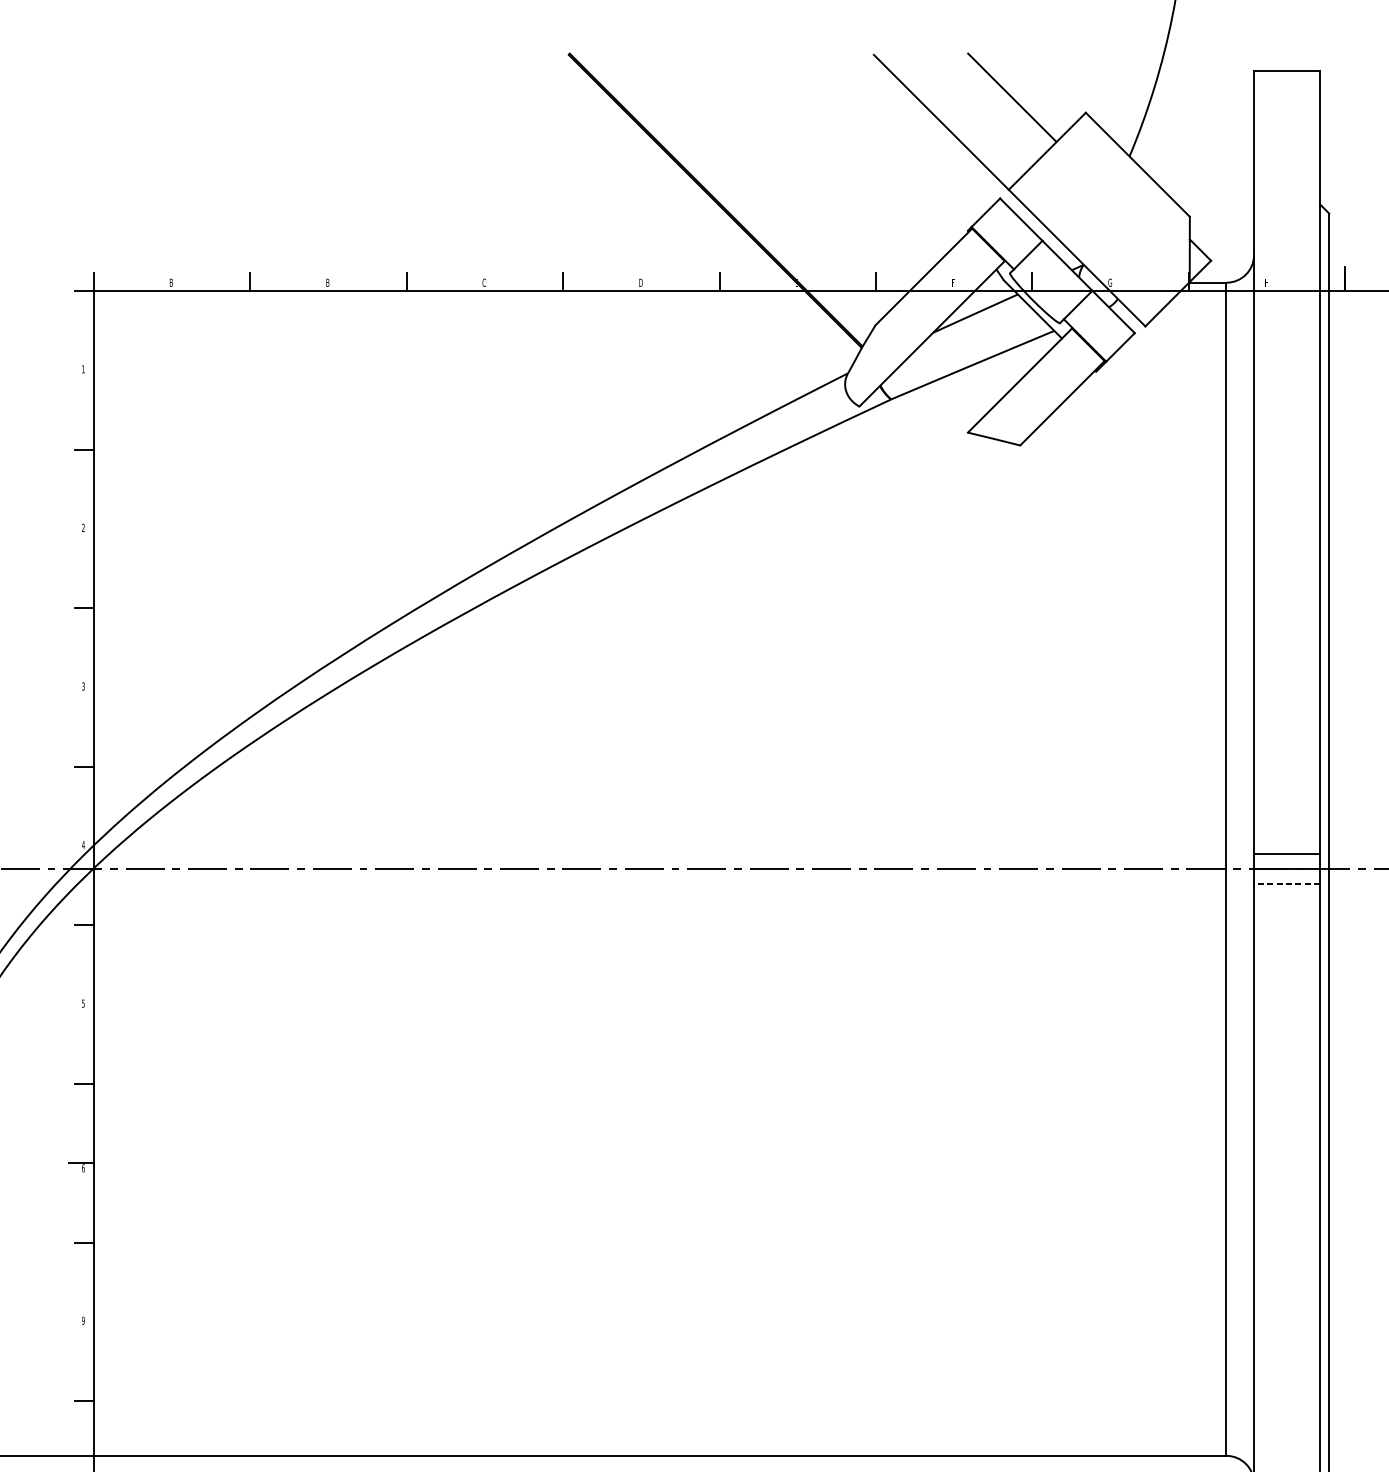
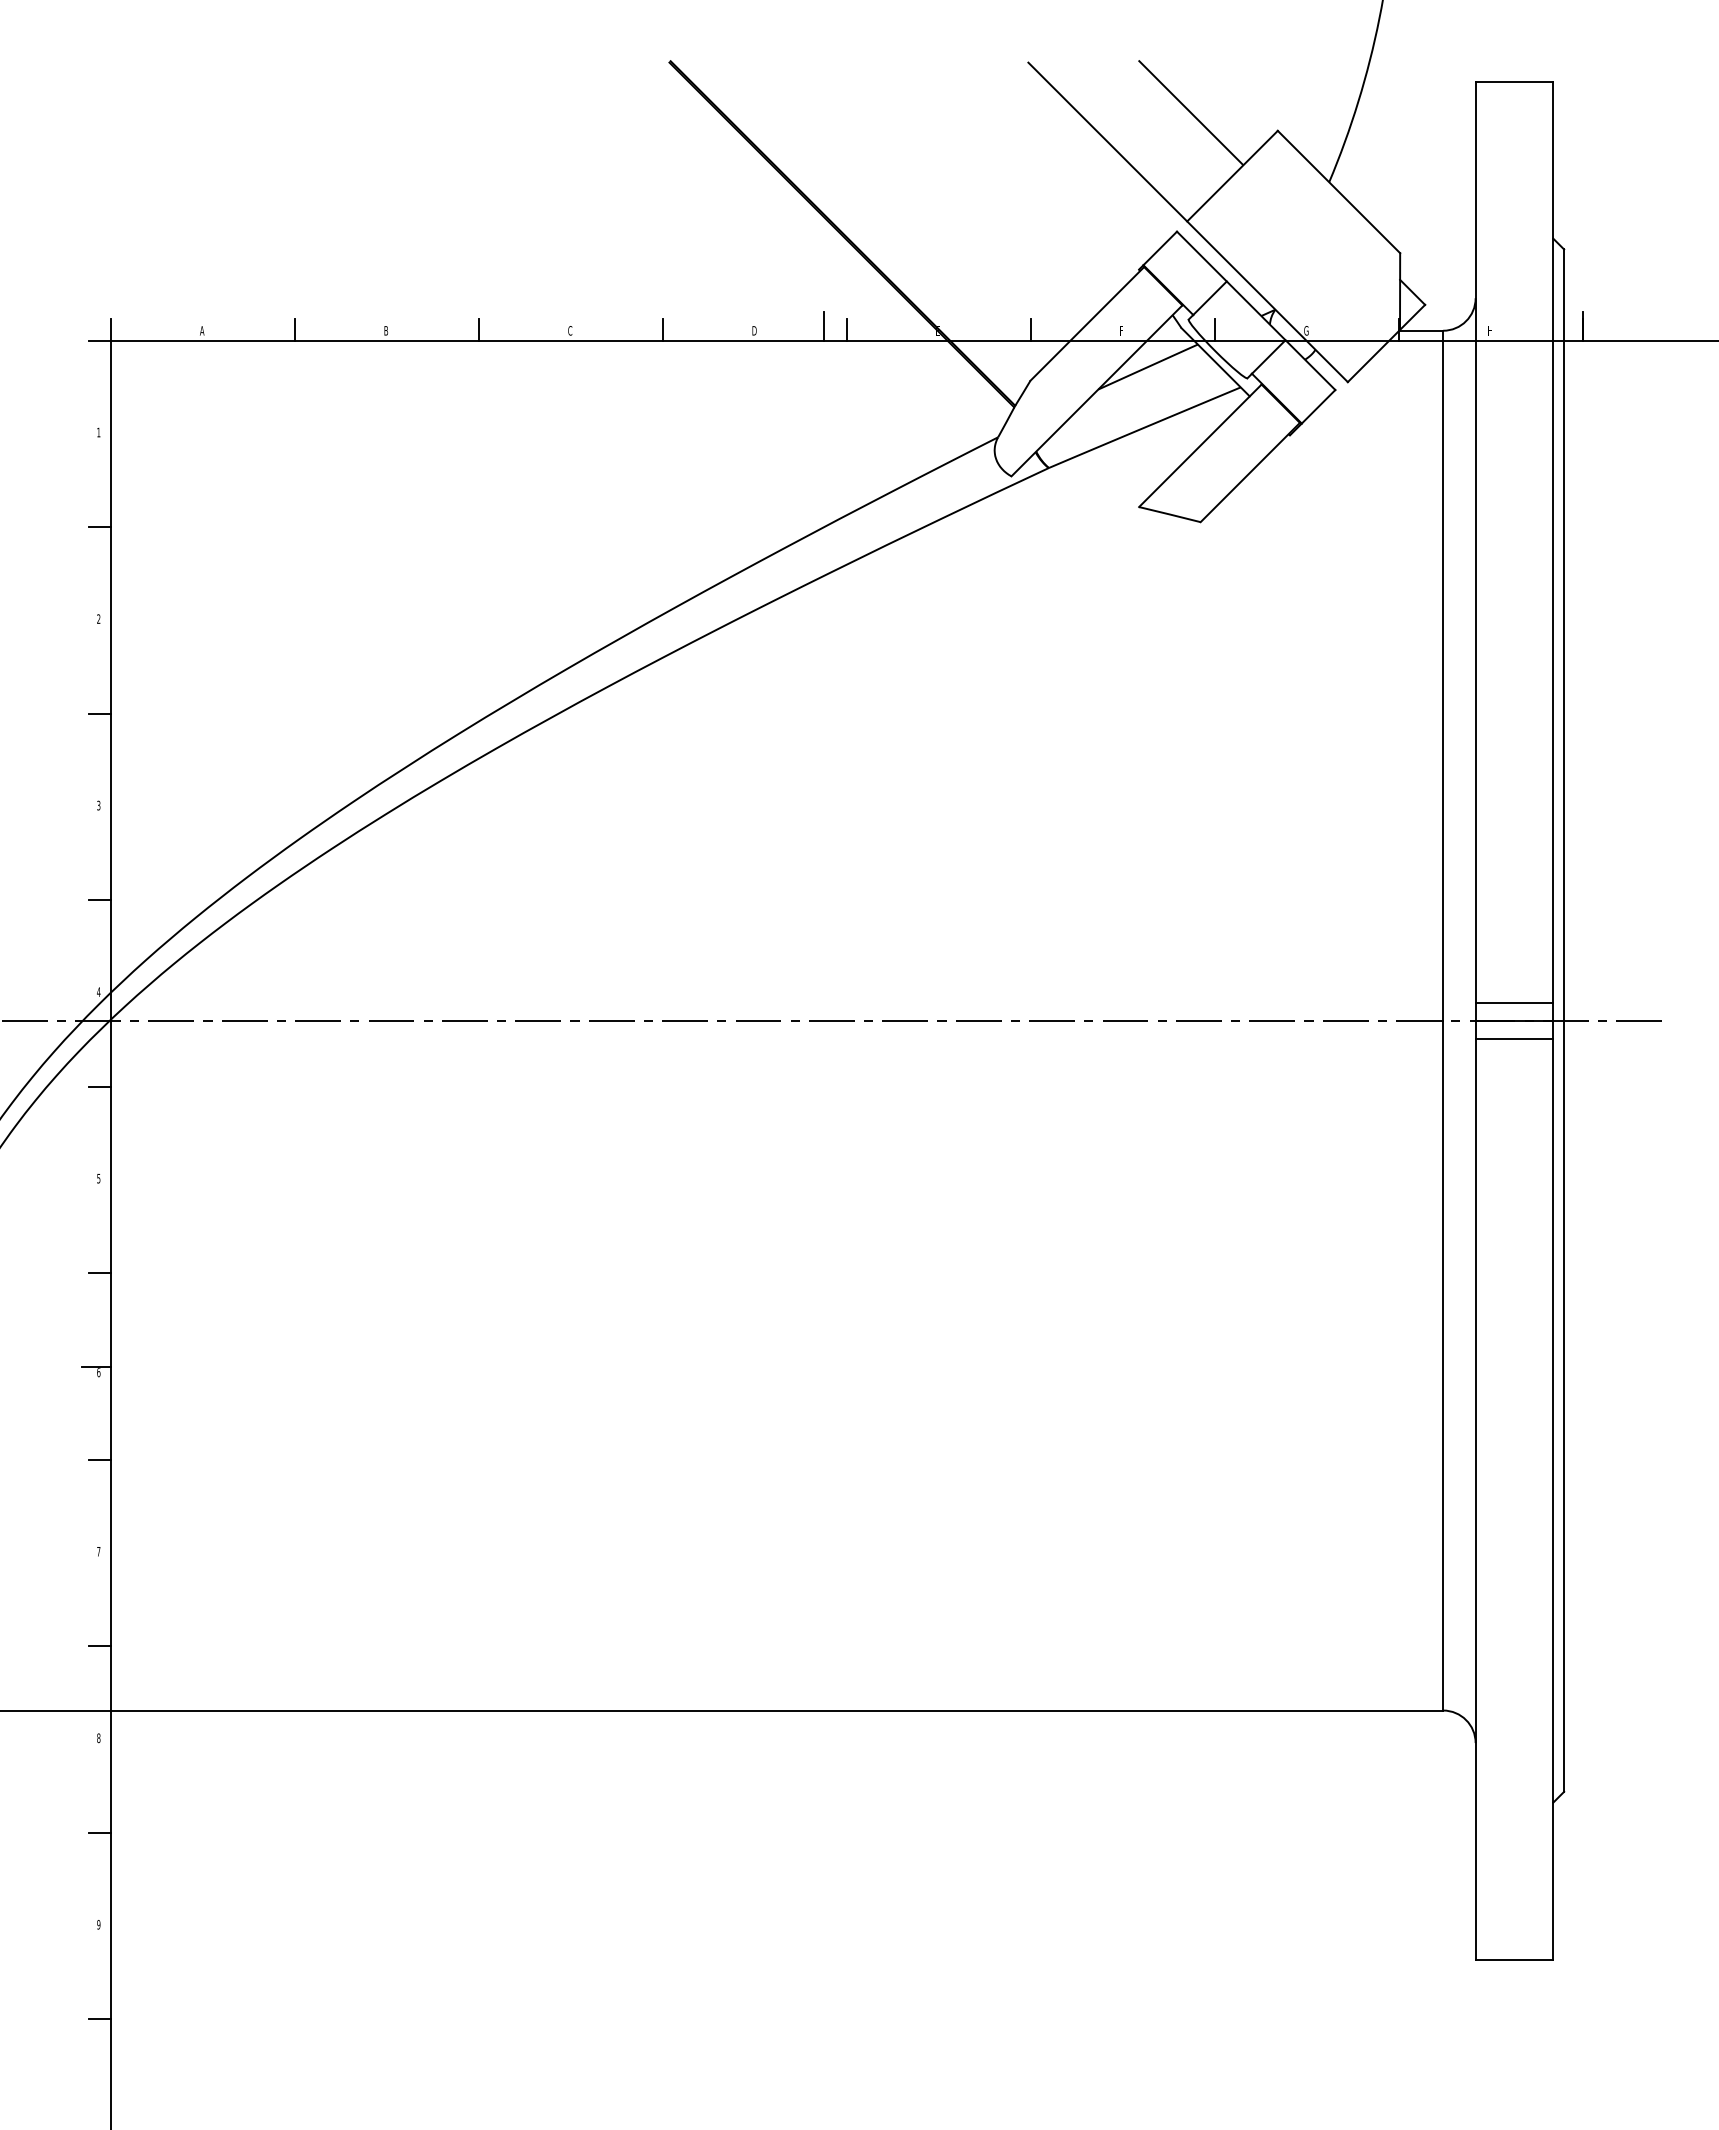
line: (699, 278) -> (823, 325), added
text: (171, 282) -> (202, 330), B -> A
line: (1287, 884) -> (1514, 1038), dashed -> solid
text: (83, 1320) -> (98, 1551), 9 -> 7

